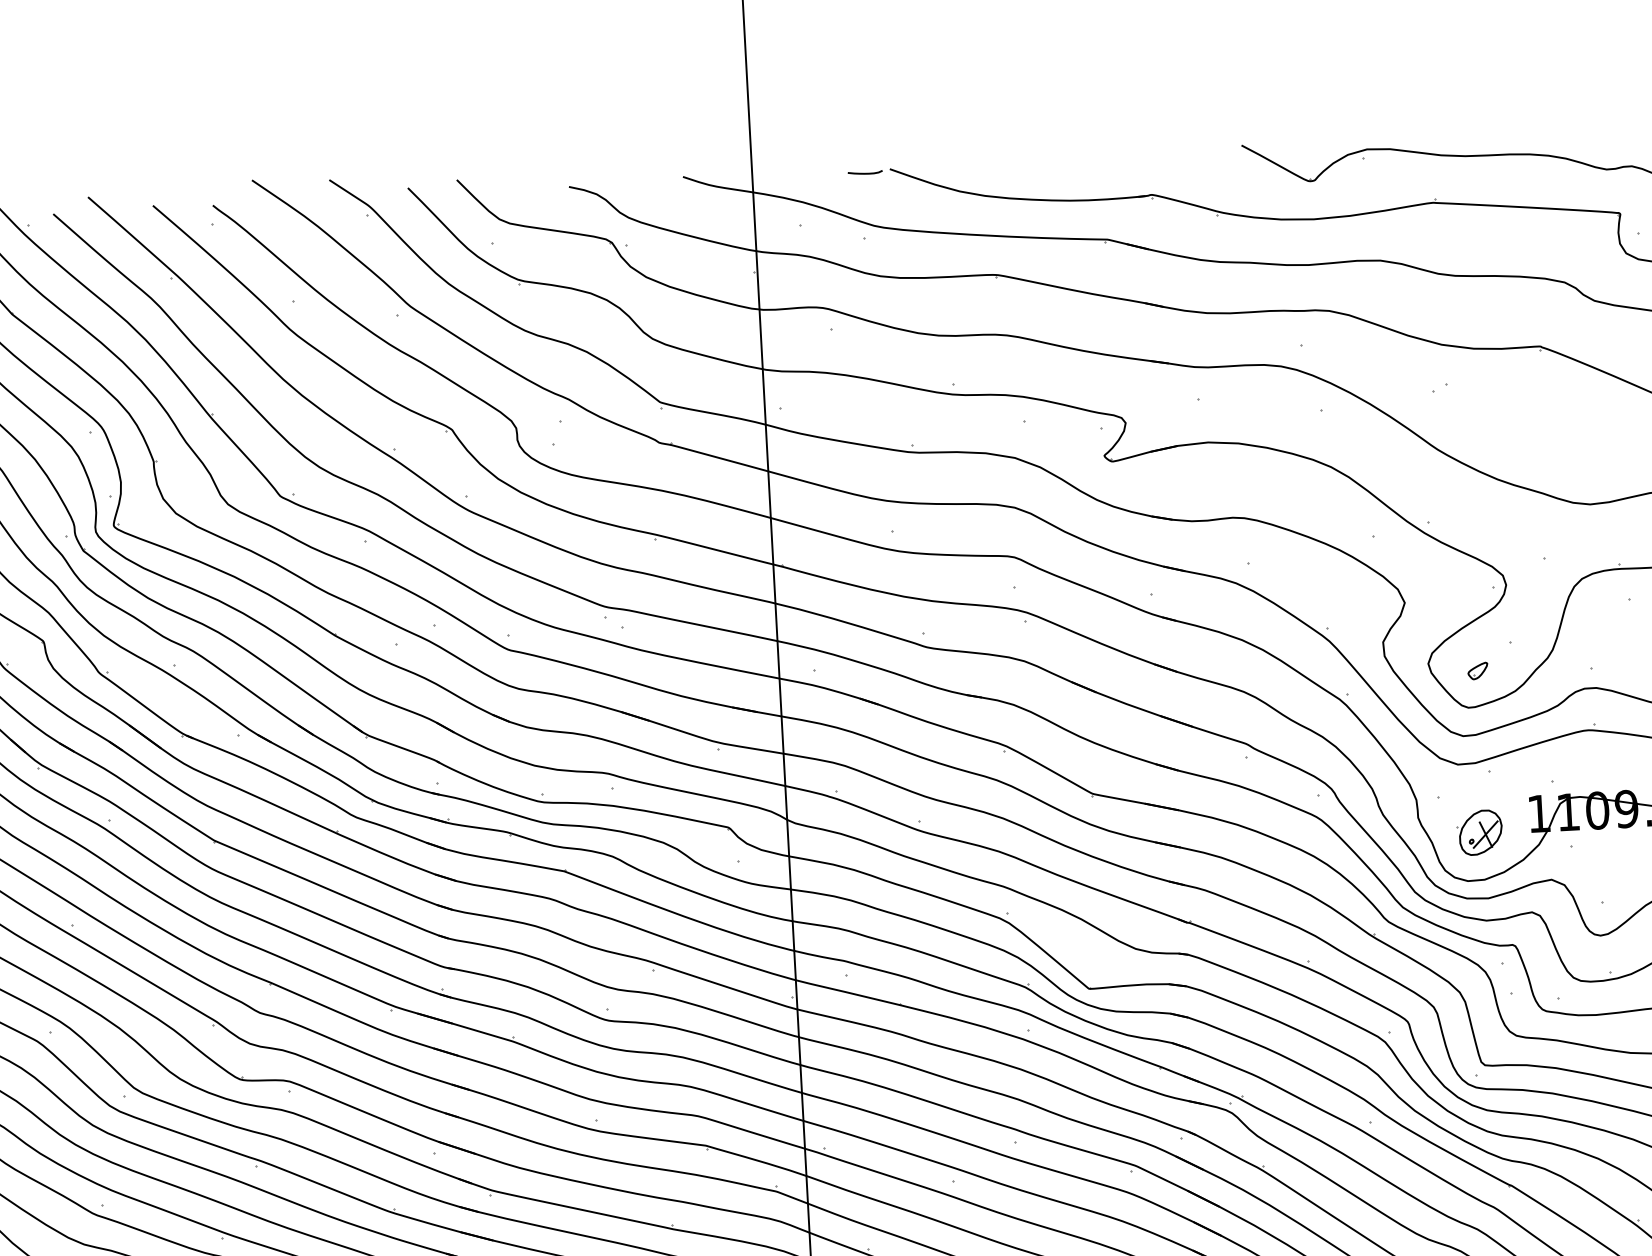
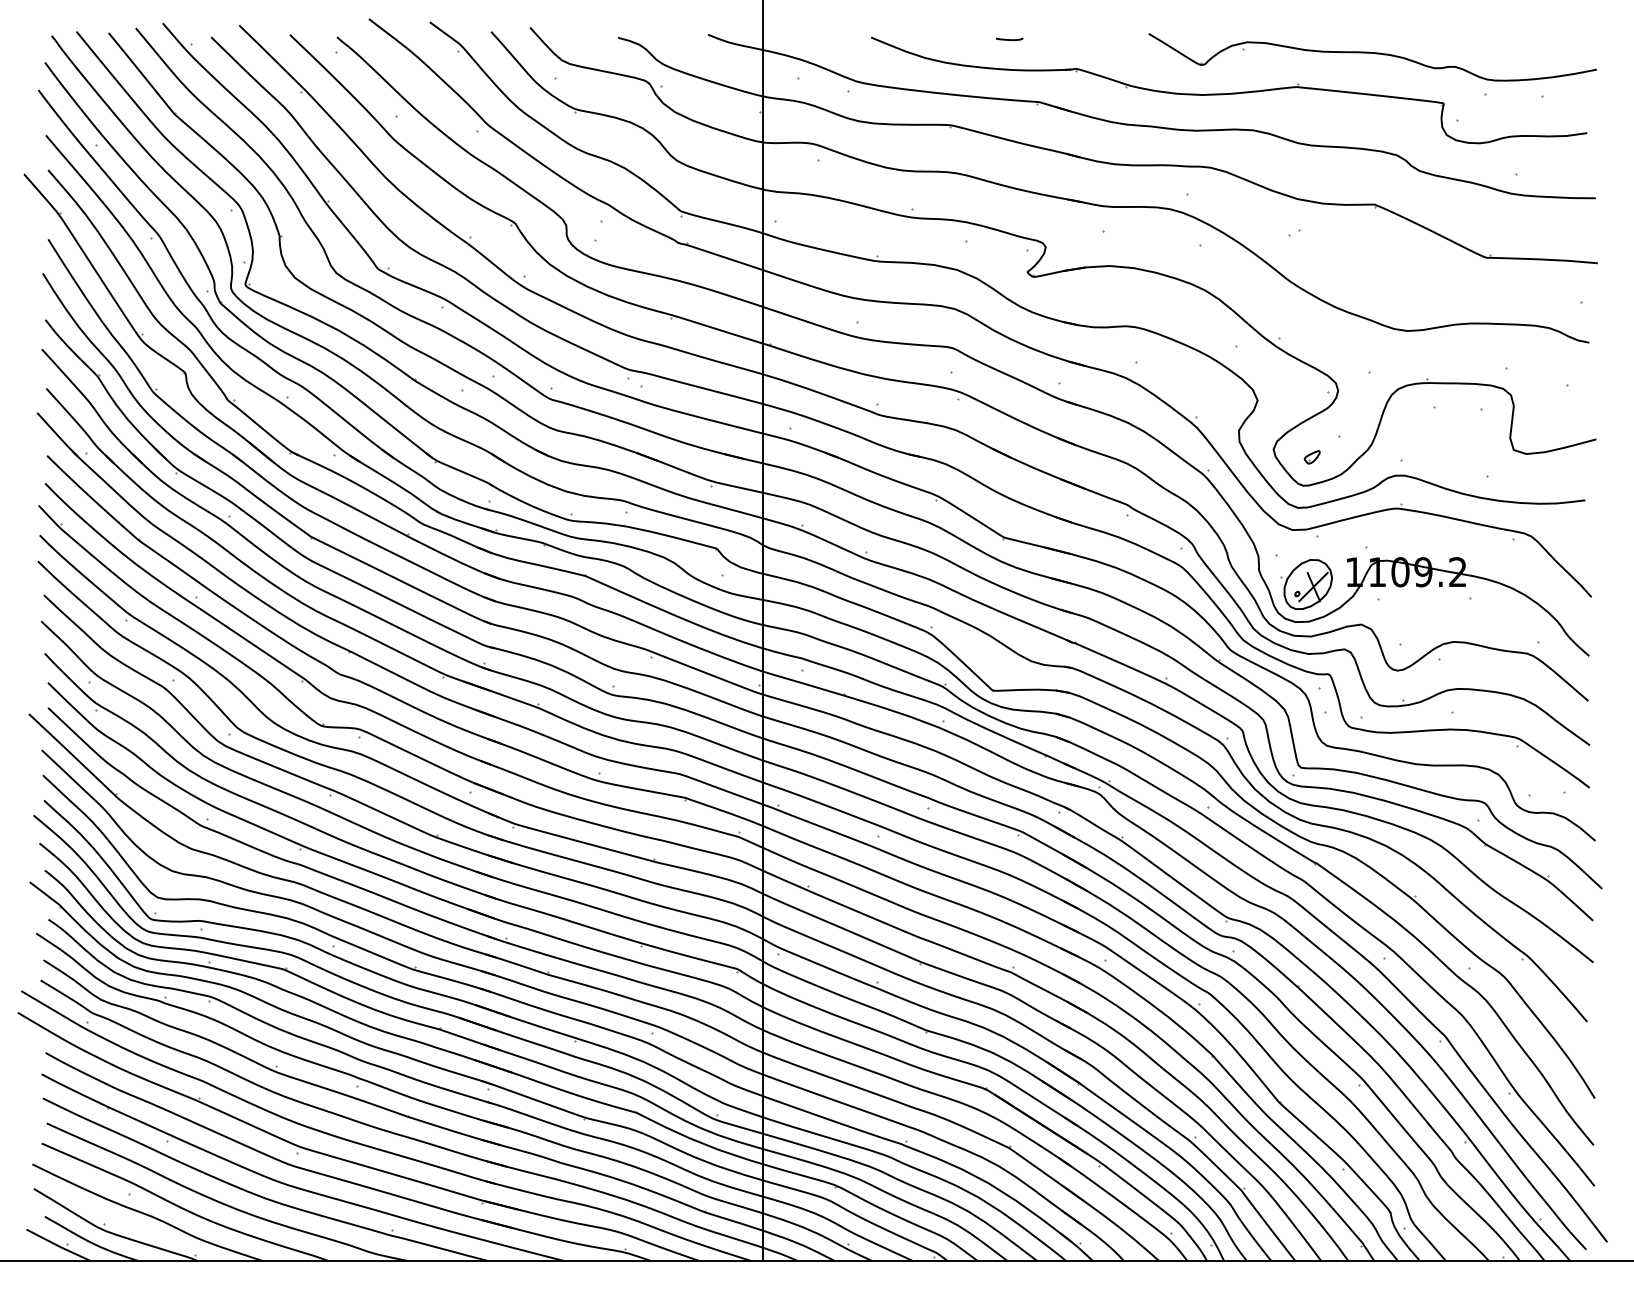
curve: (865, 173) -> (1009, 39), moved
part: (1479, 832) -> (1306, 584), size x1.43

